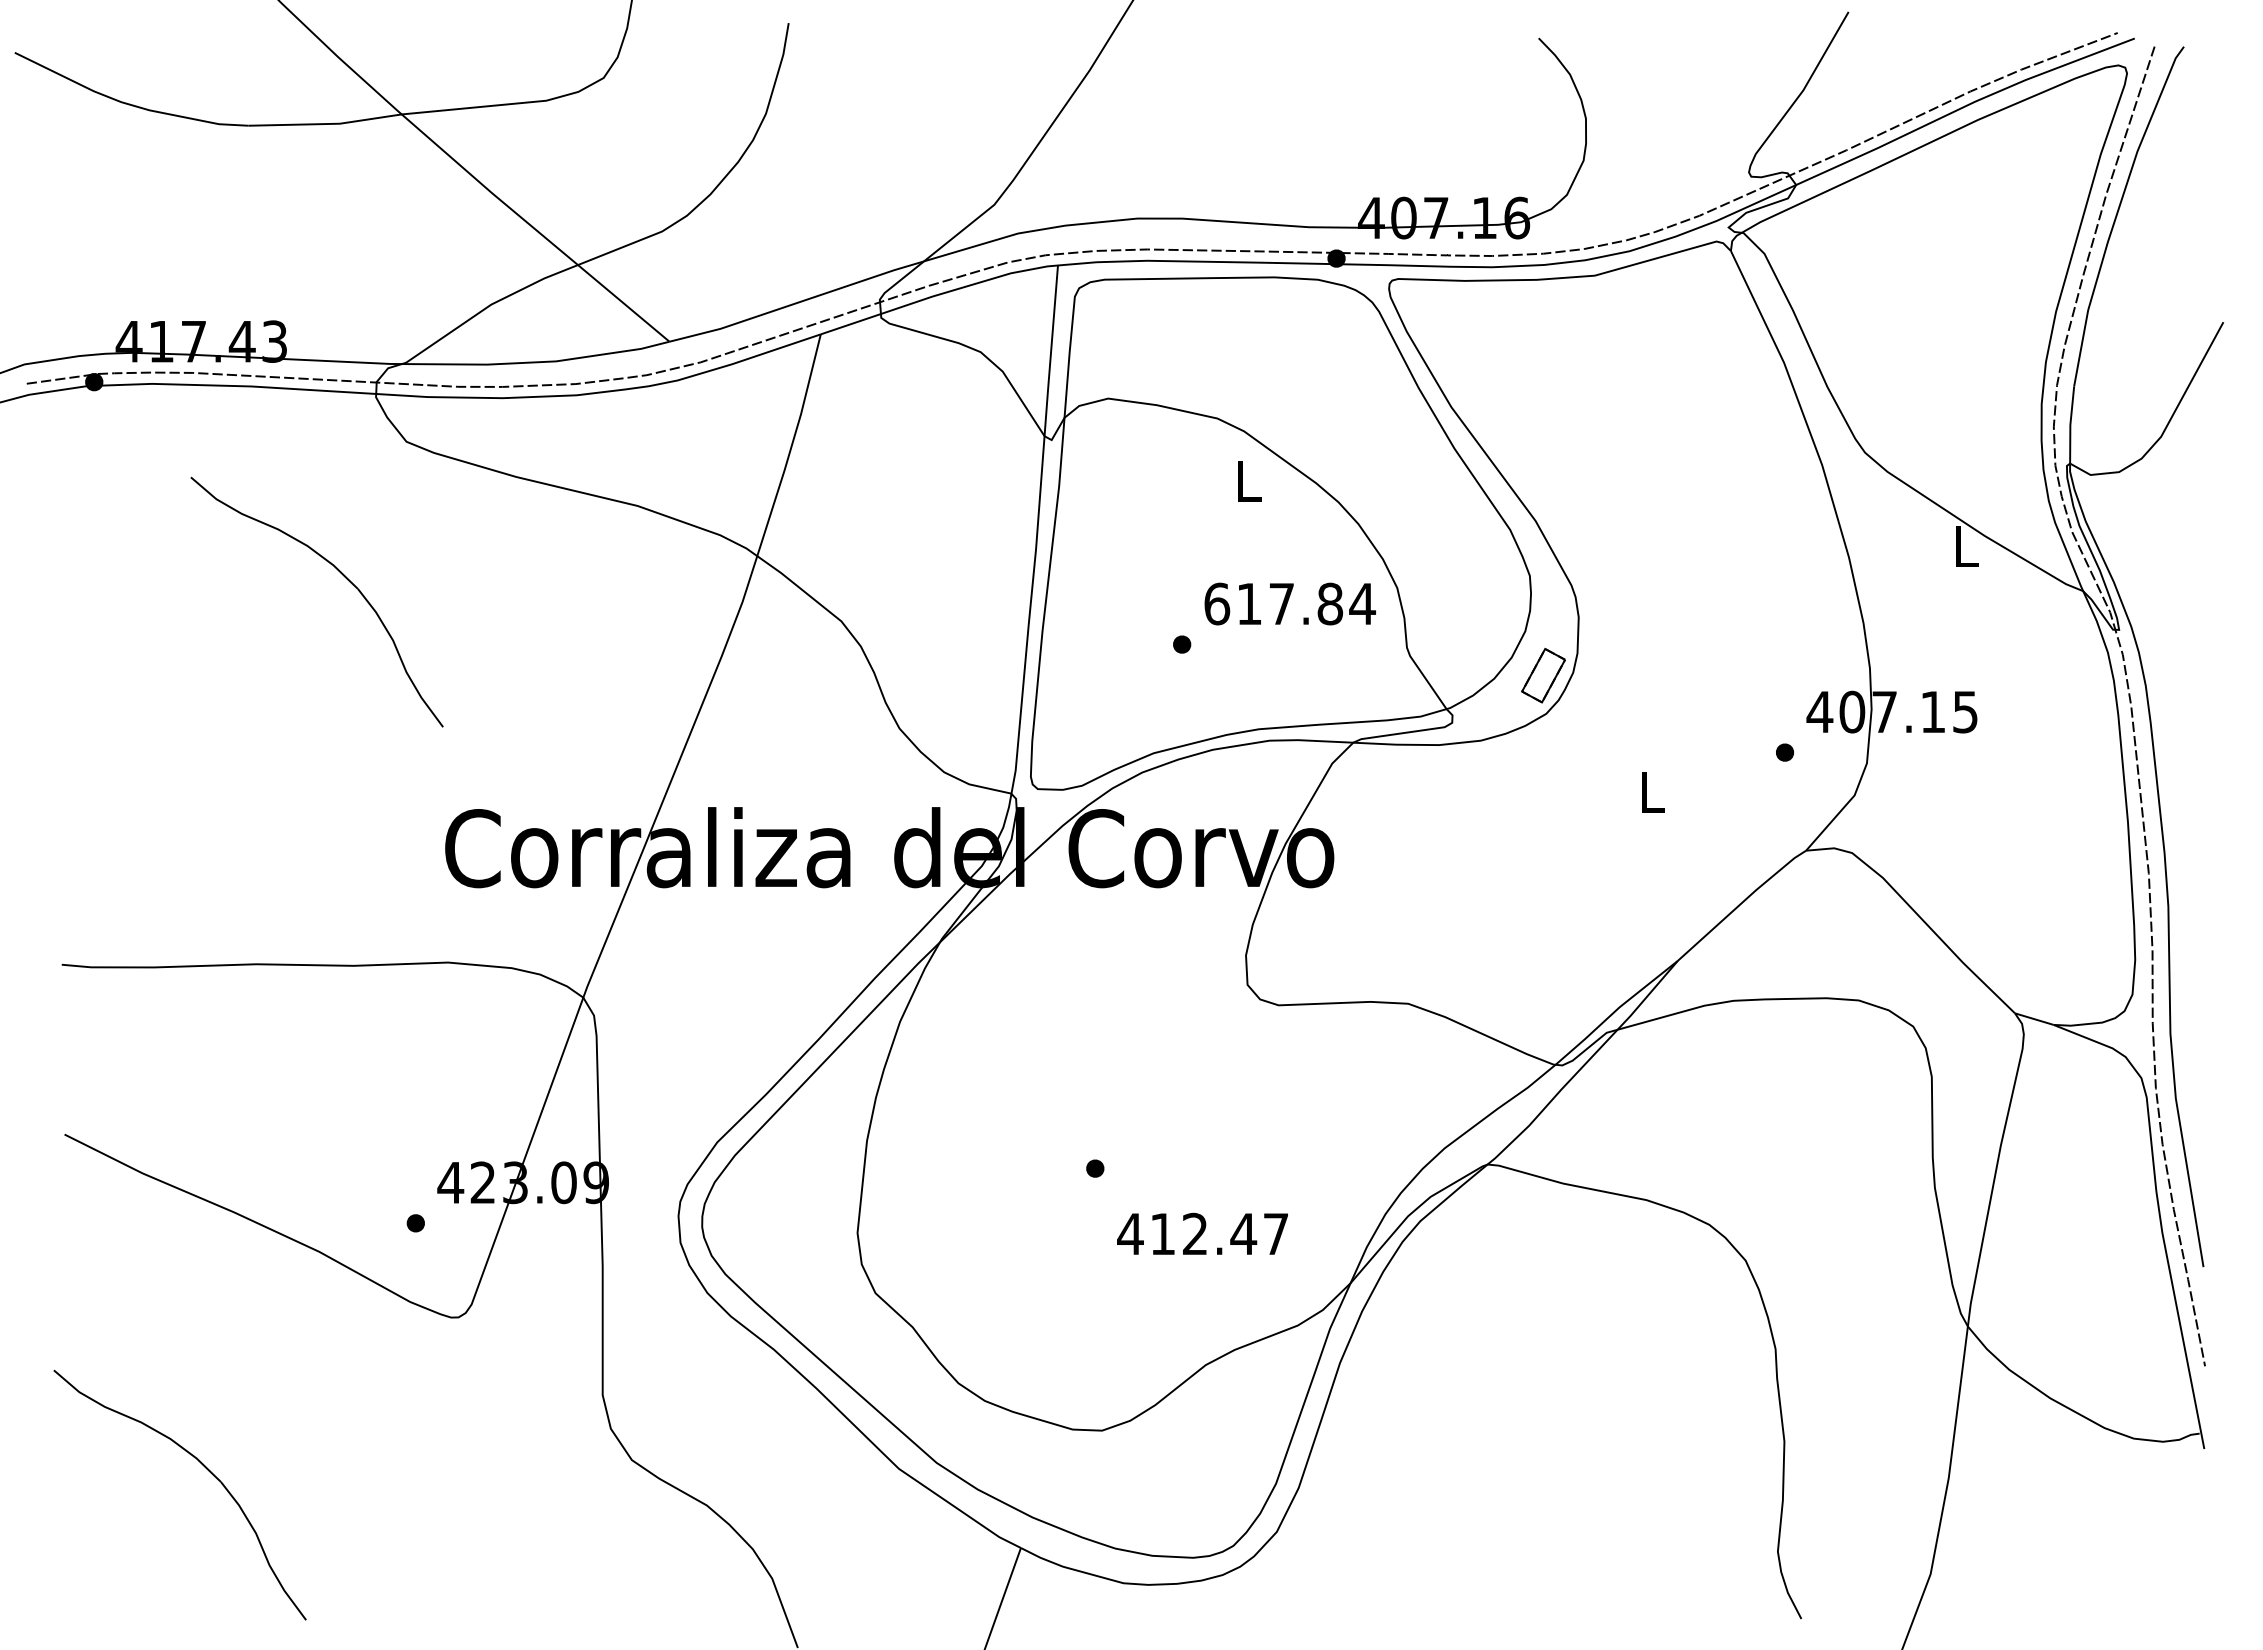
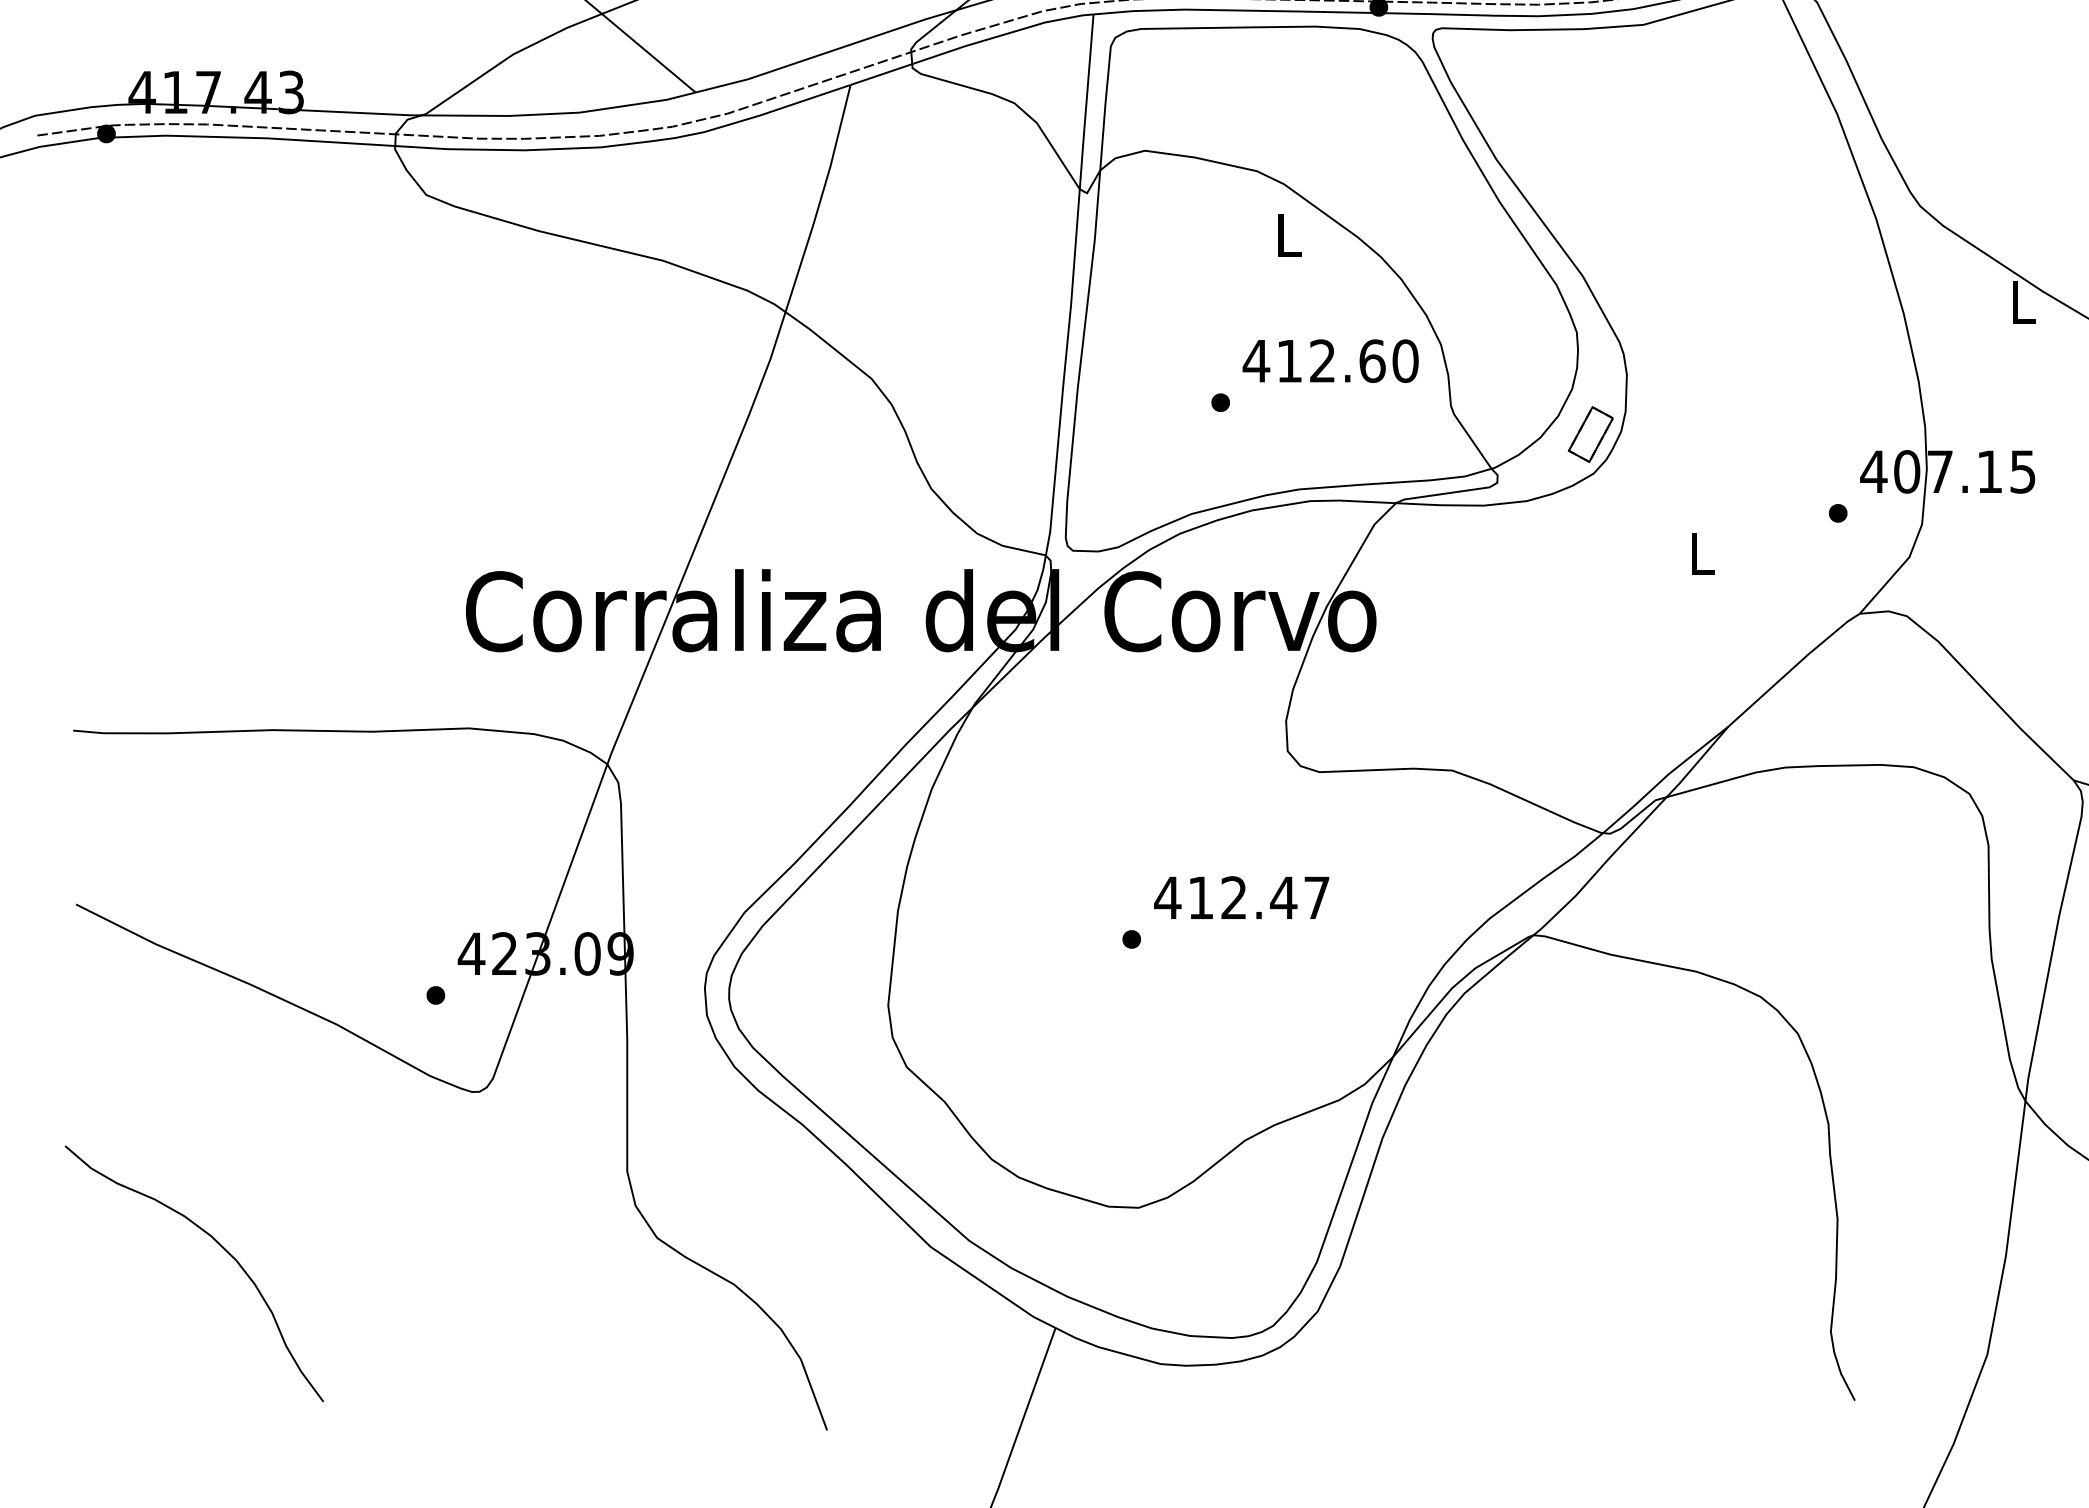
part: (342, 575) -> (360, 331), removed
text: (1289, 603) -> (1330, 360), 617.84 -> 412.60
text: (1202, 1233) -> (1241, 897), moved

